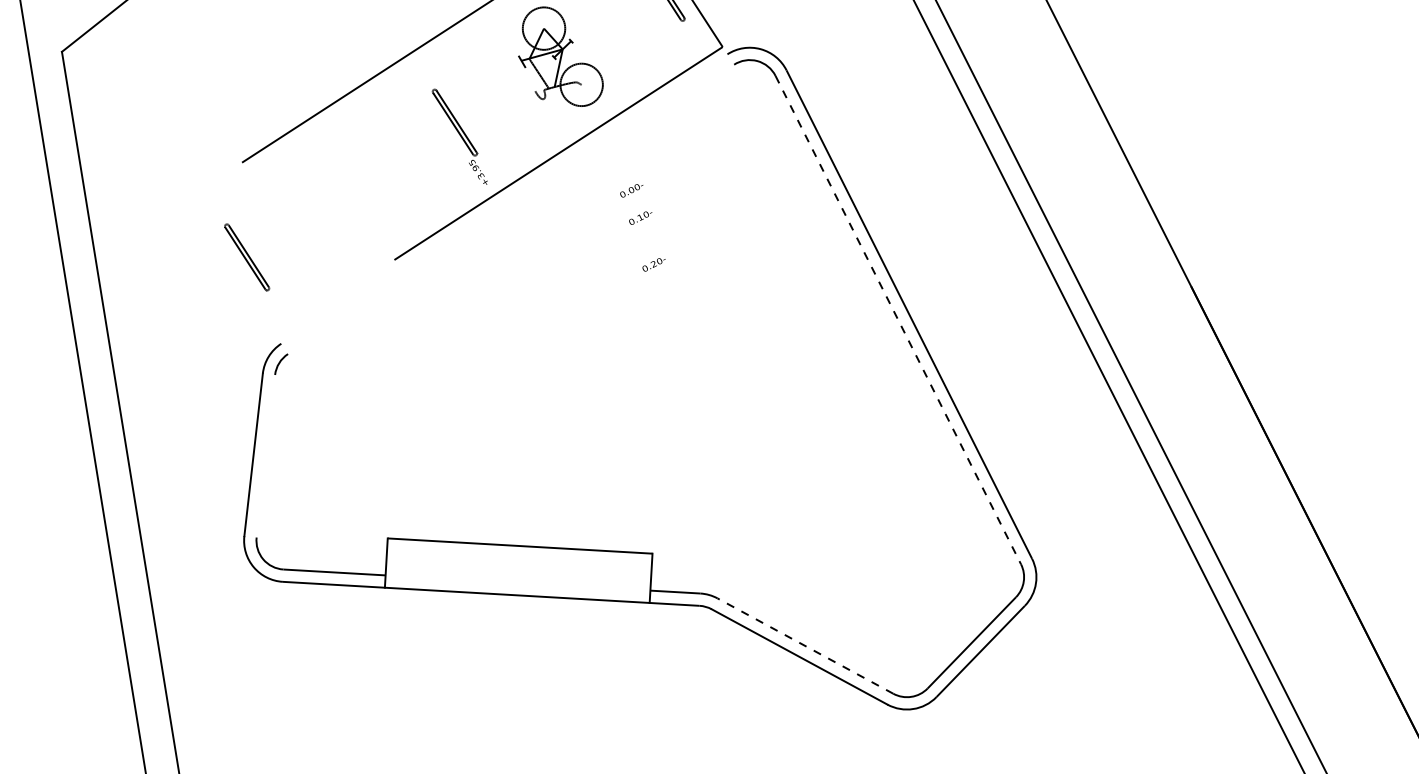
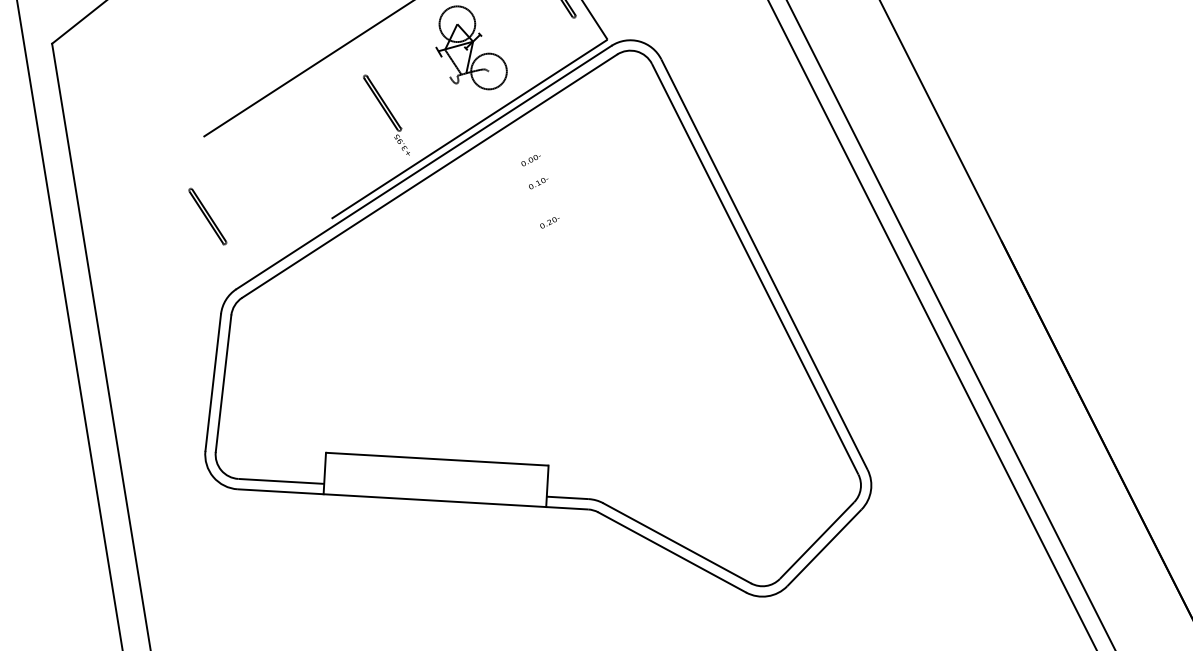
line: (504, 198) -> (424, 167), added
line: (511, 209) -> (430, 176), added
line: (898, 320) -> (755, 269), dashed -> solid
line: (265, 456) -> (223, 383), added
line: (805, 646) -> (677, 543), dashed -> solid

